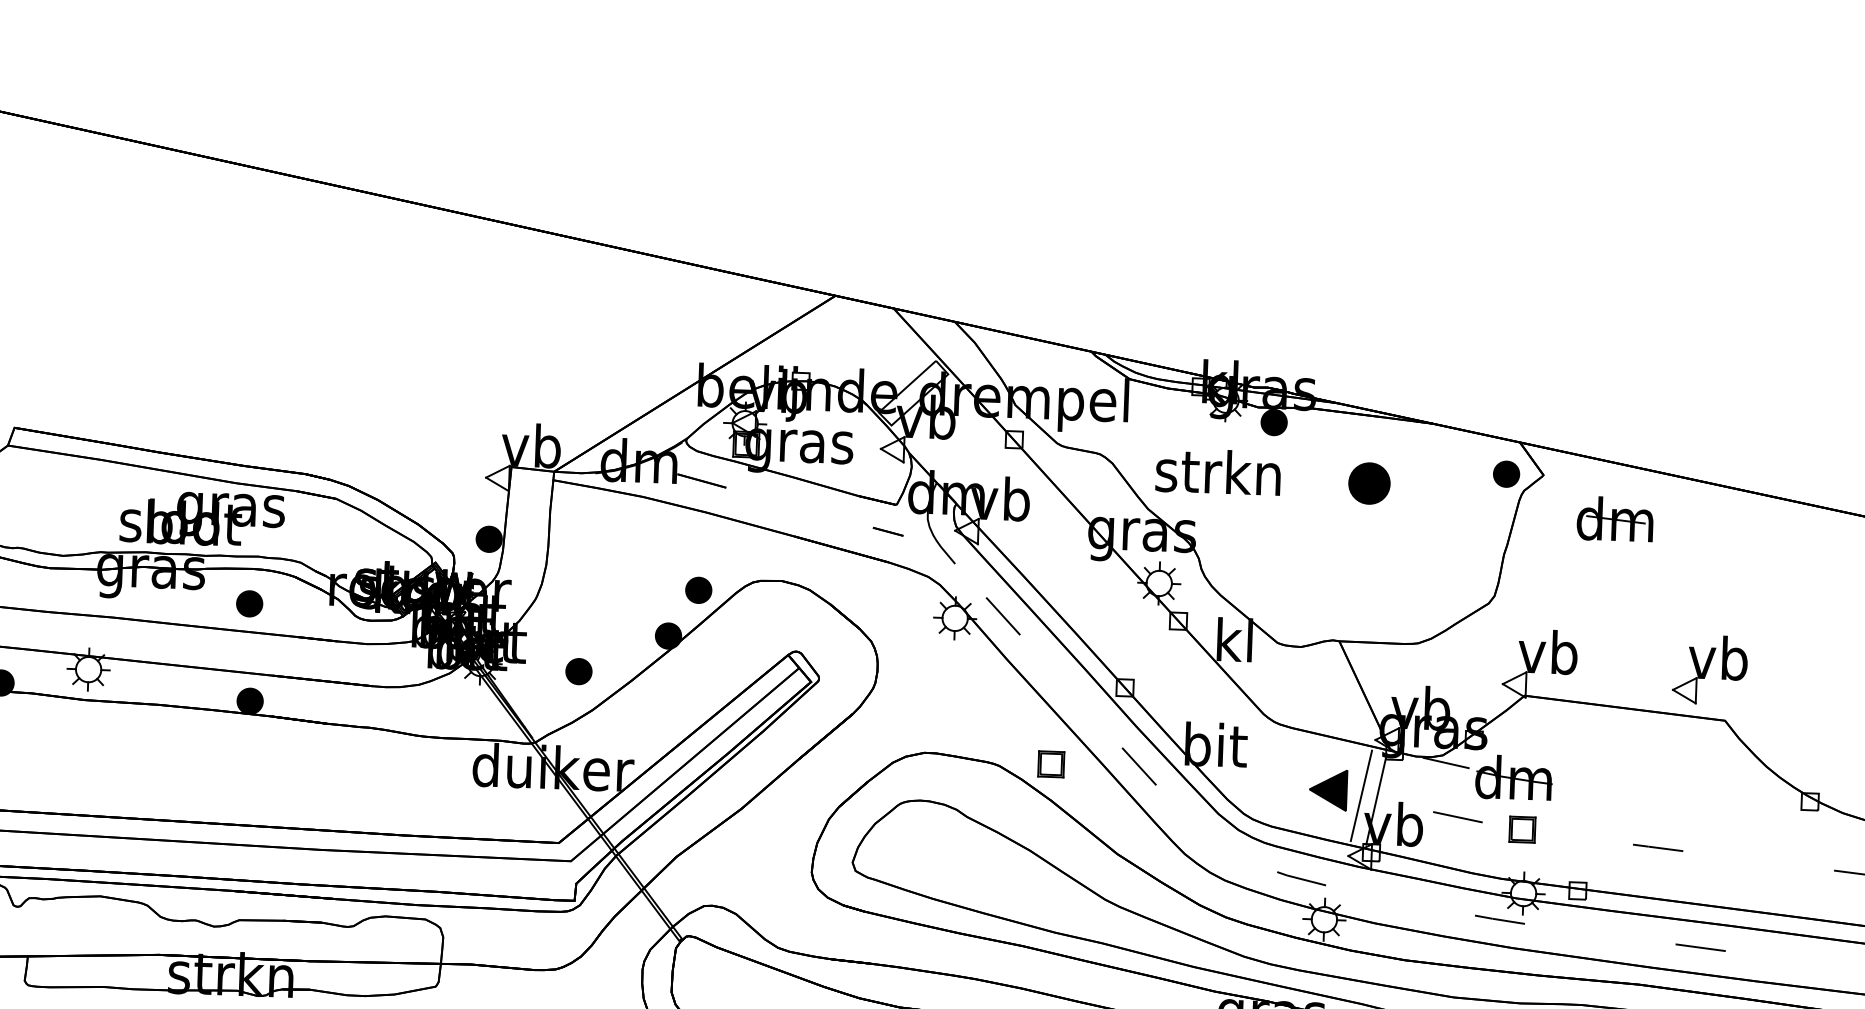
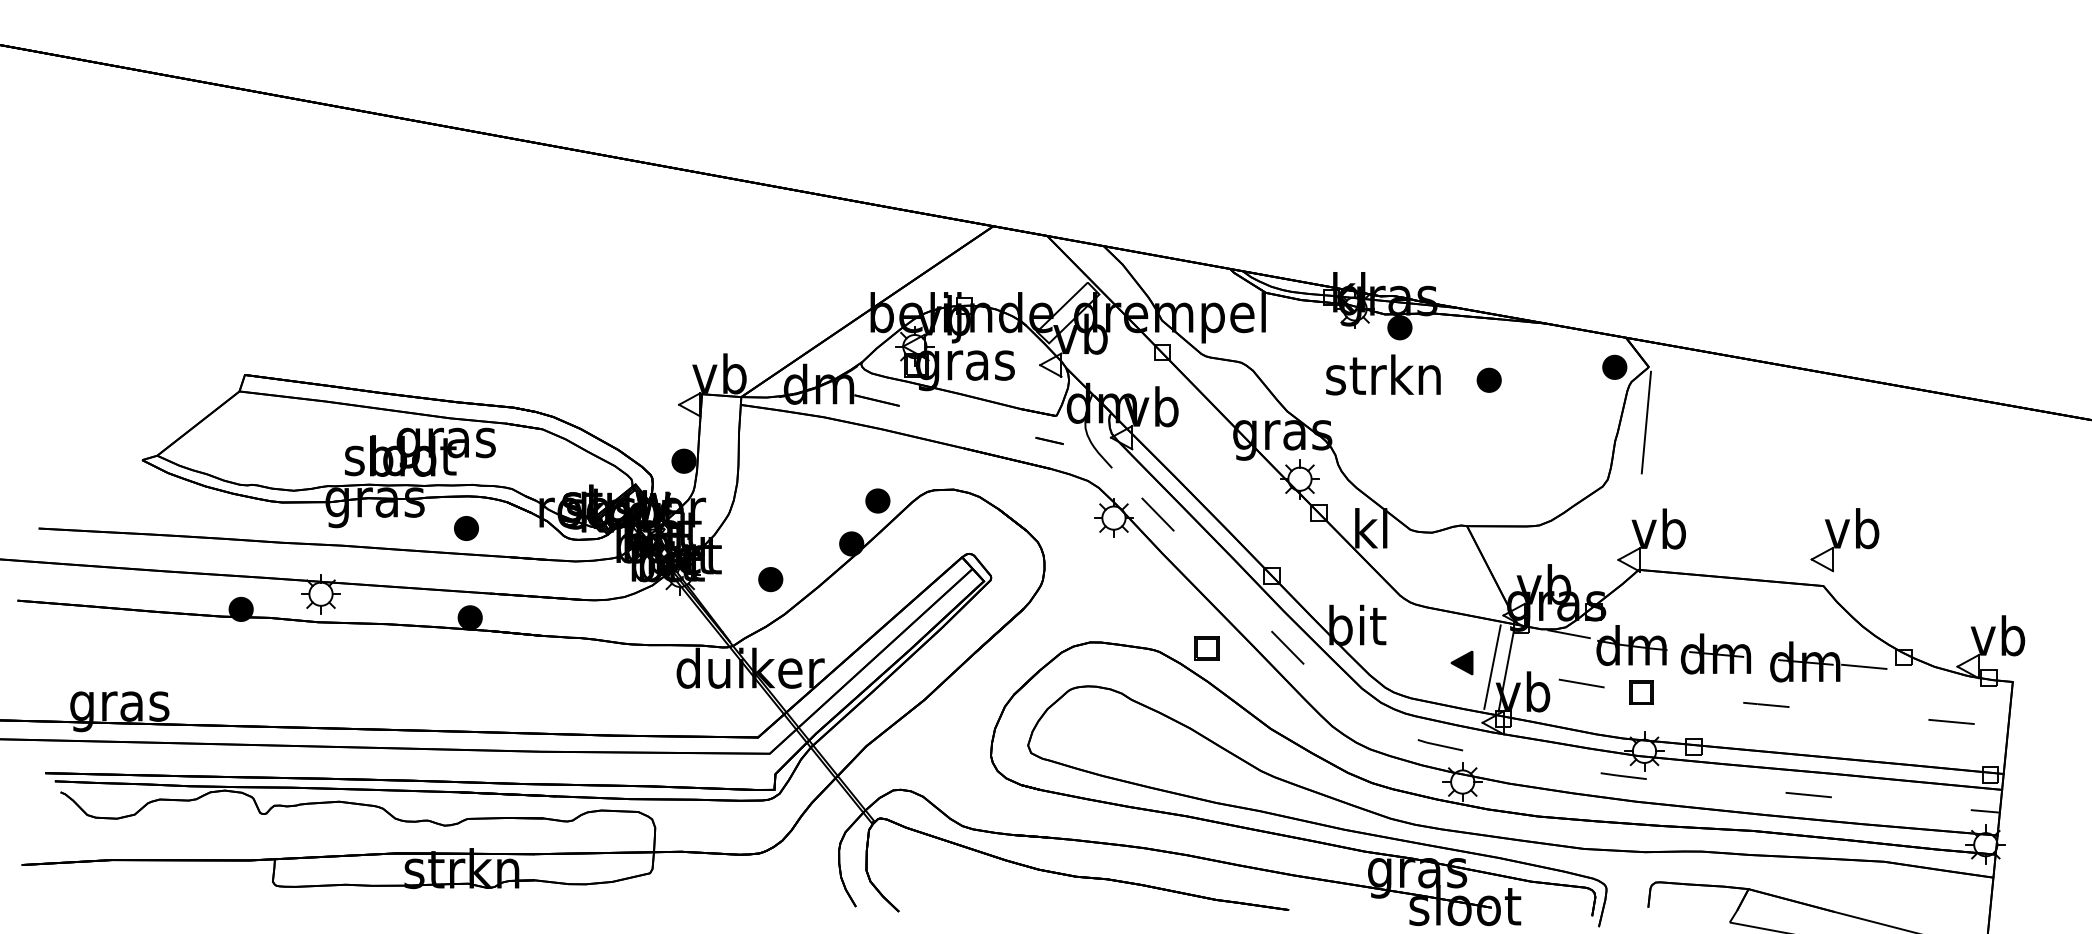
text: (1218, 471) -> (1383, 374), moved
part: (1368, 482) -> (1488, 379), size x0.62
part: (1614, 518) -> (1715, 653), moved
line: (1538, 535) -> (1646, 422), added
part: (1709, 670) -> (1844, 540), moved
part: (1327, 789) -> (1461, 662), size x0.62
part: (1727, 803) -> (1828, 661), added

